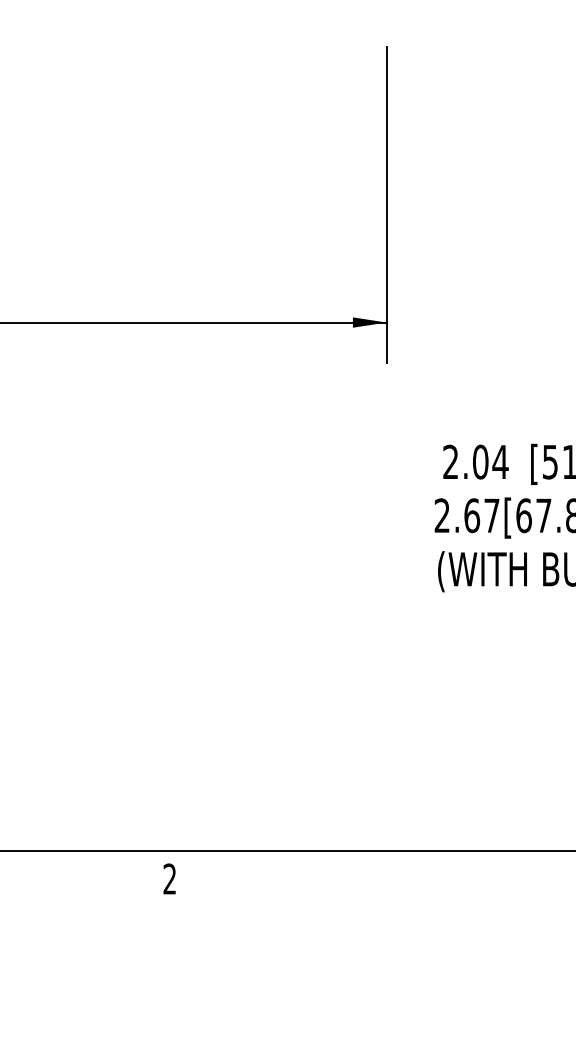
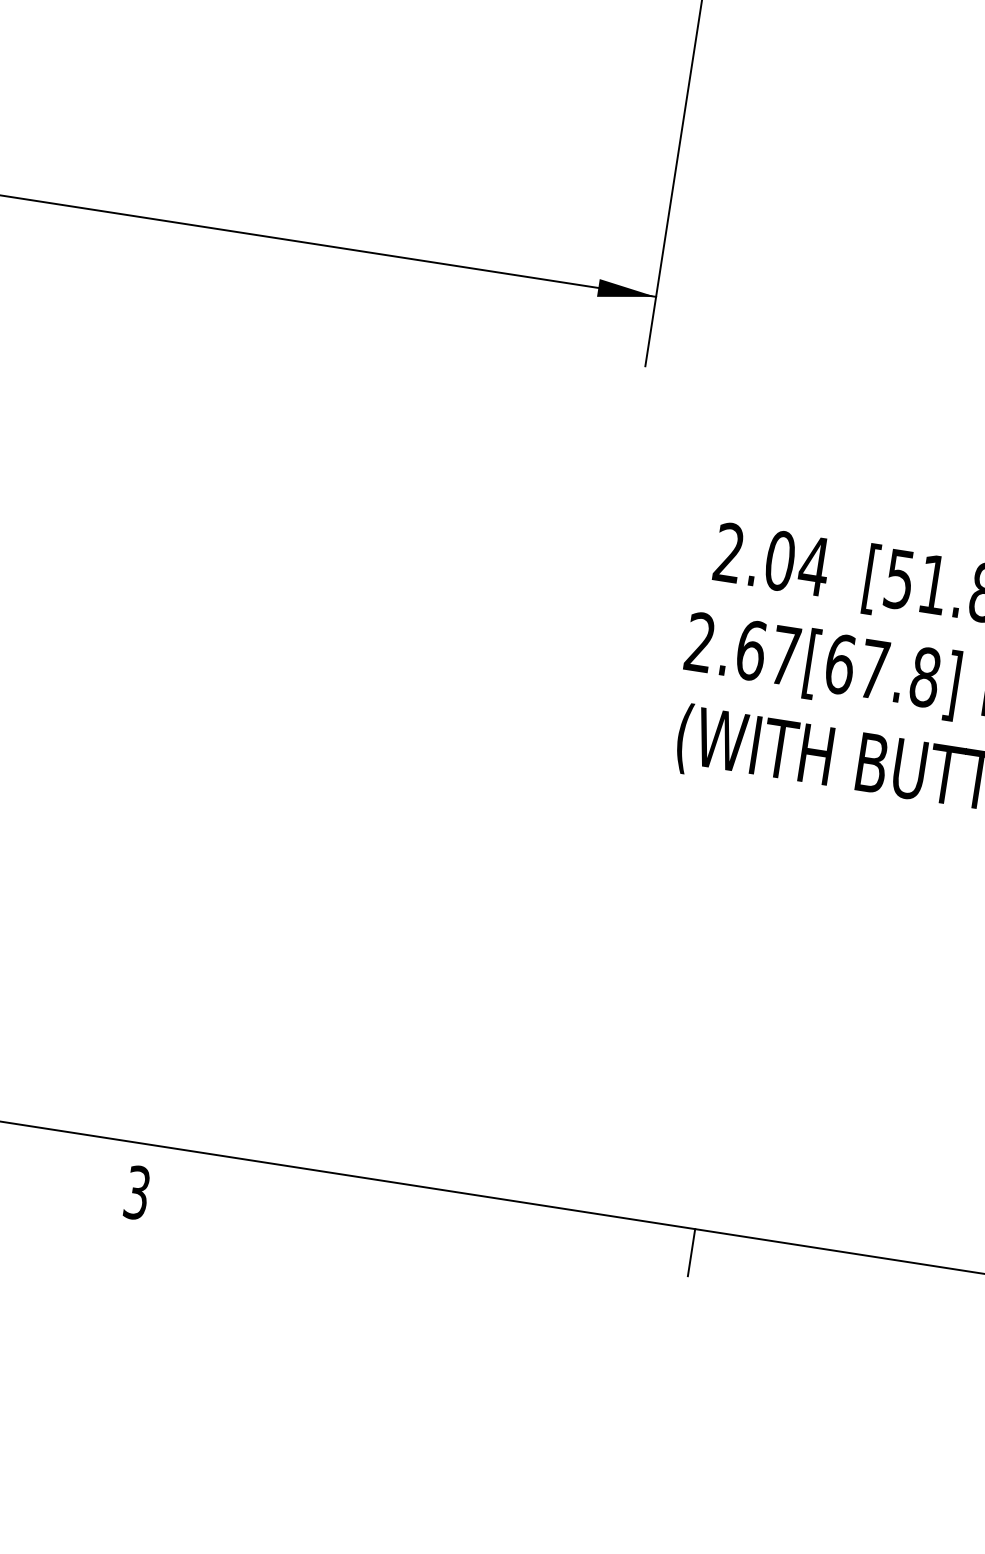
line: (491, 864) -> (692, 1253), added
text: (169, 878) -> (136, 1191), 2 -> 3

